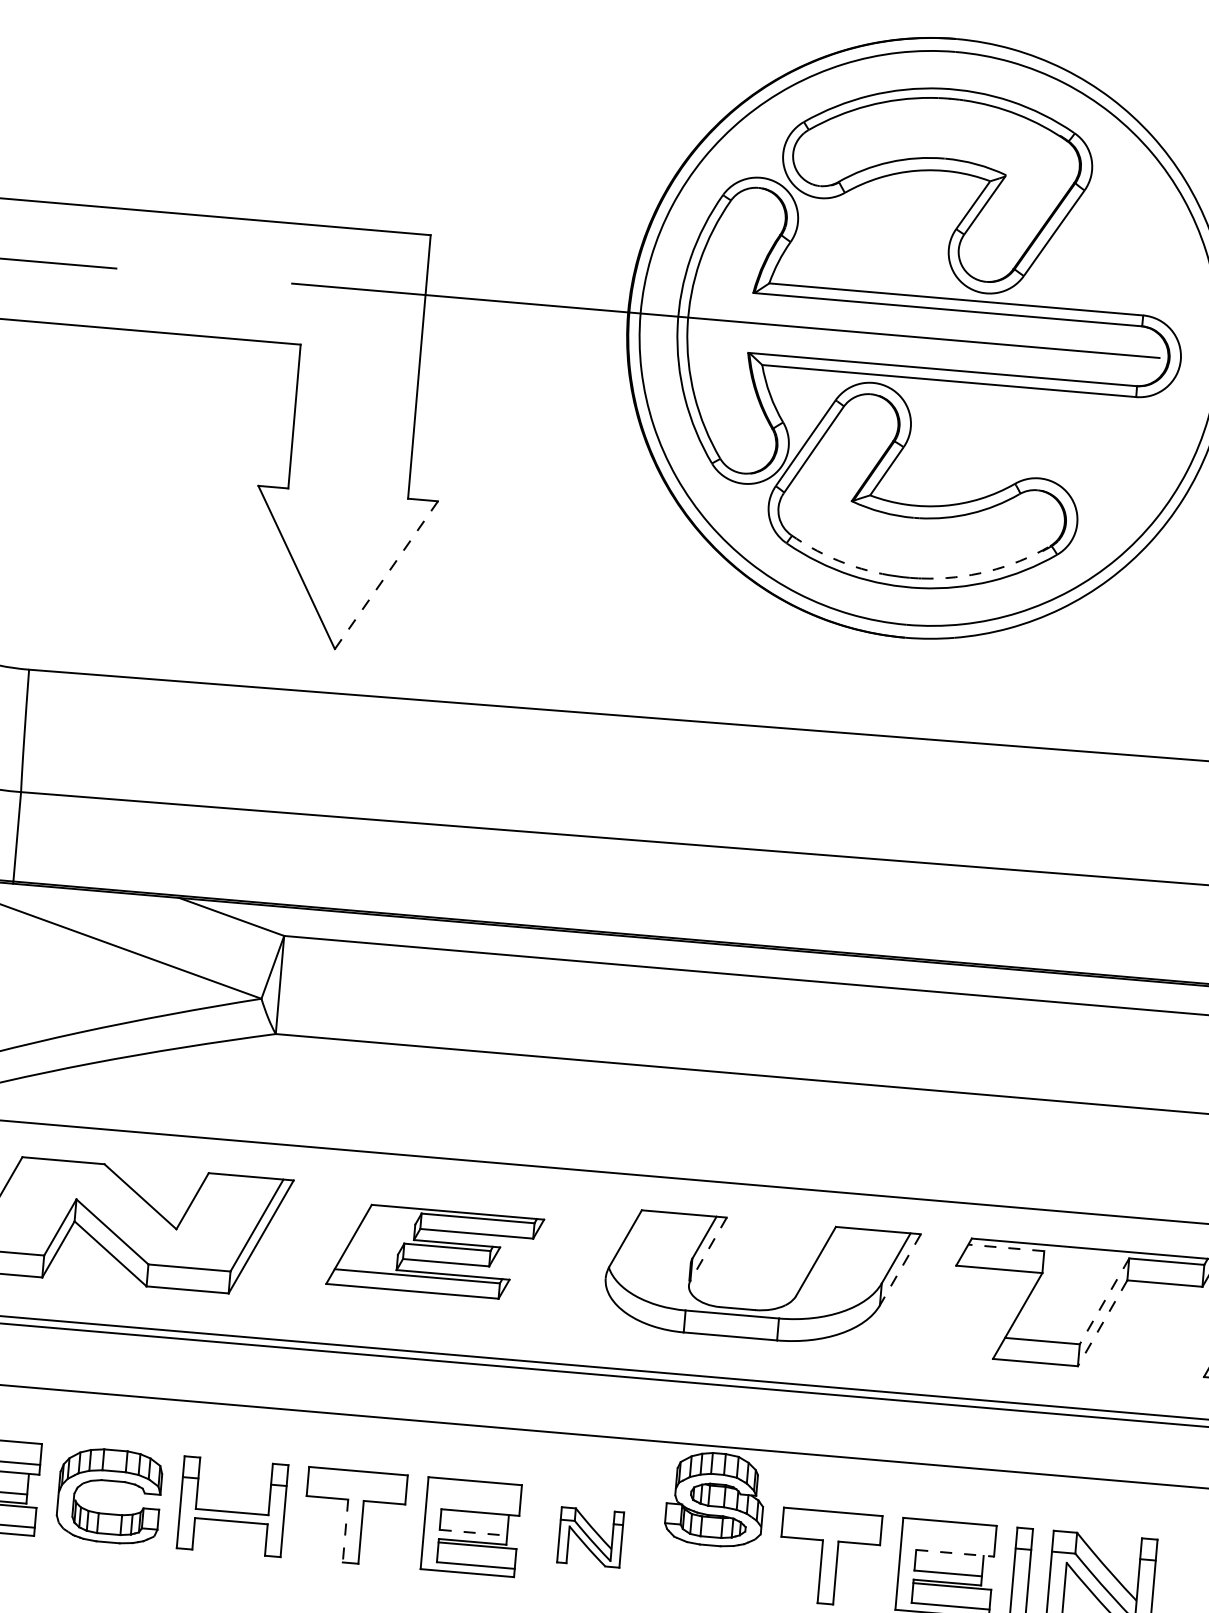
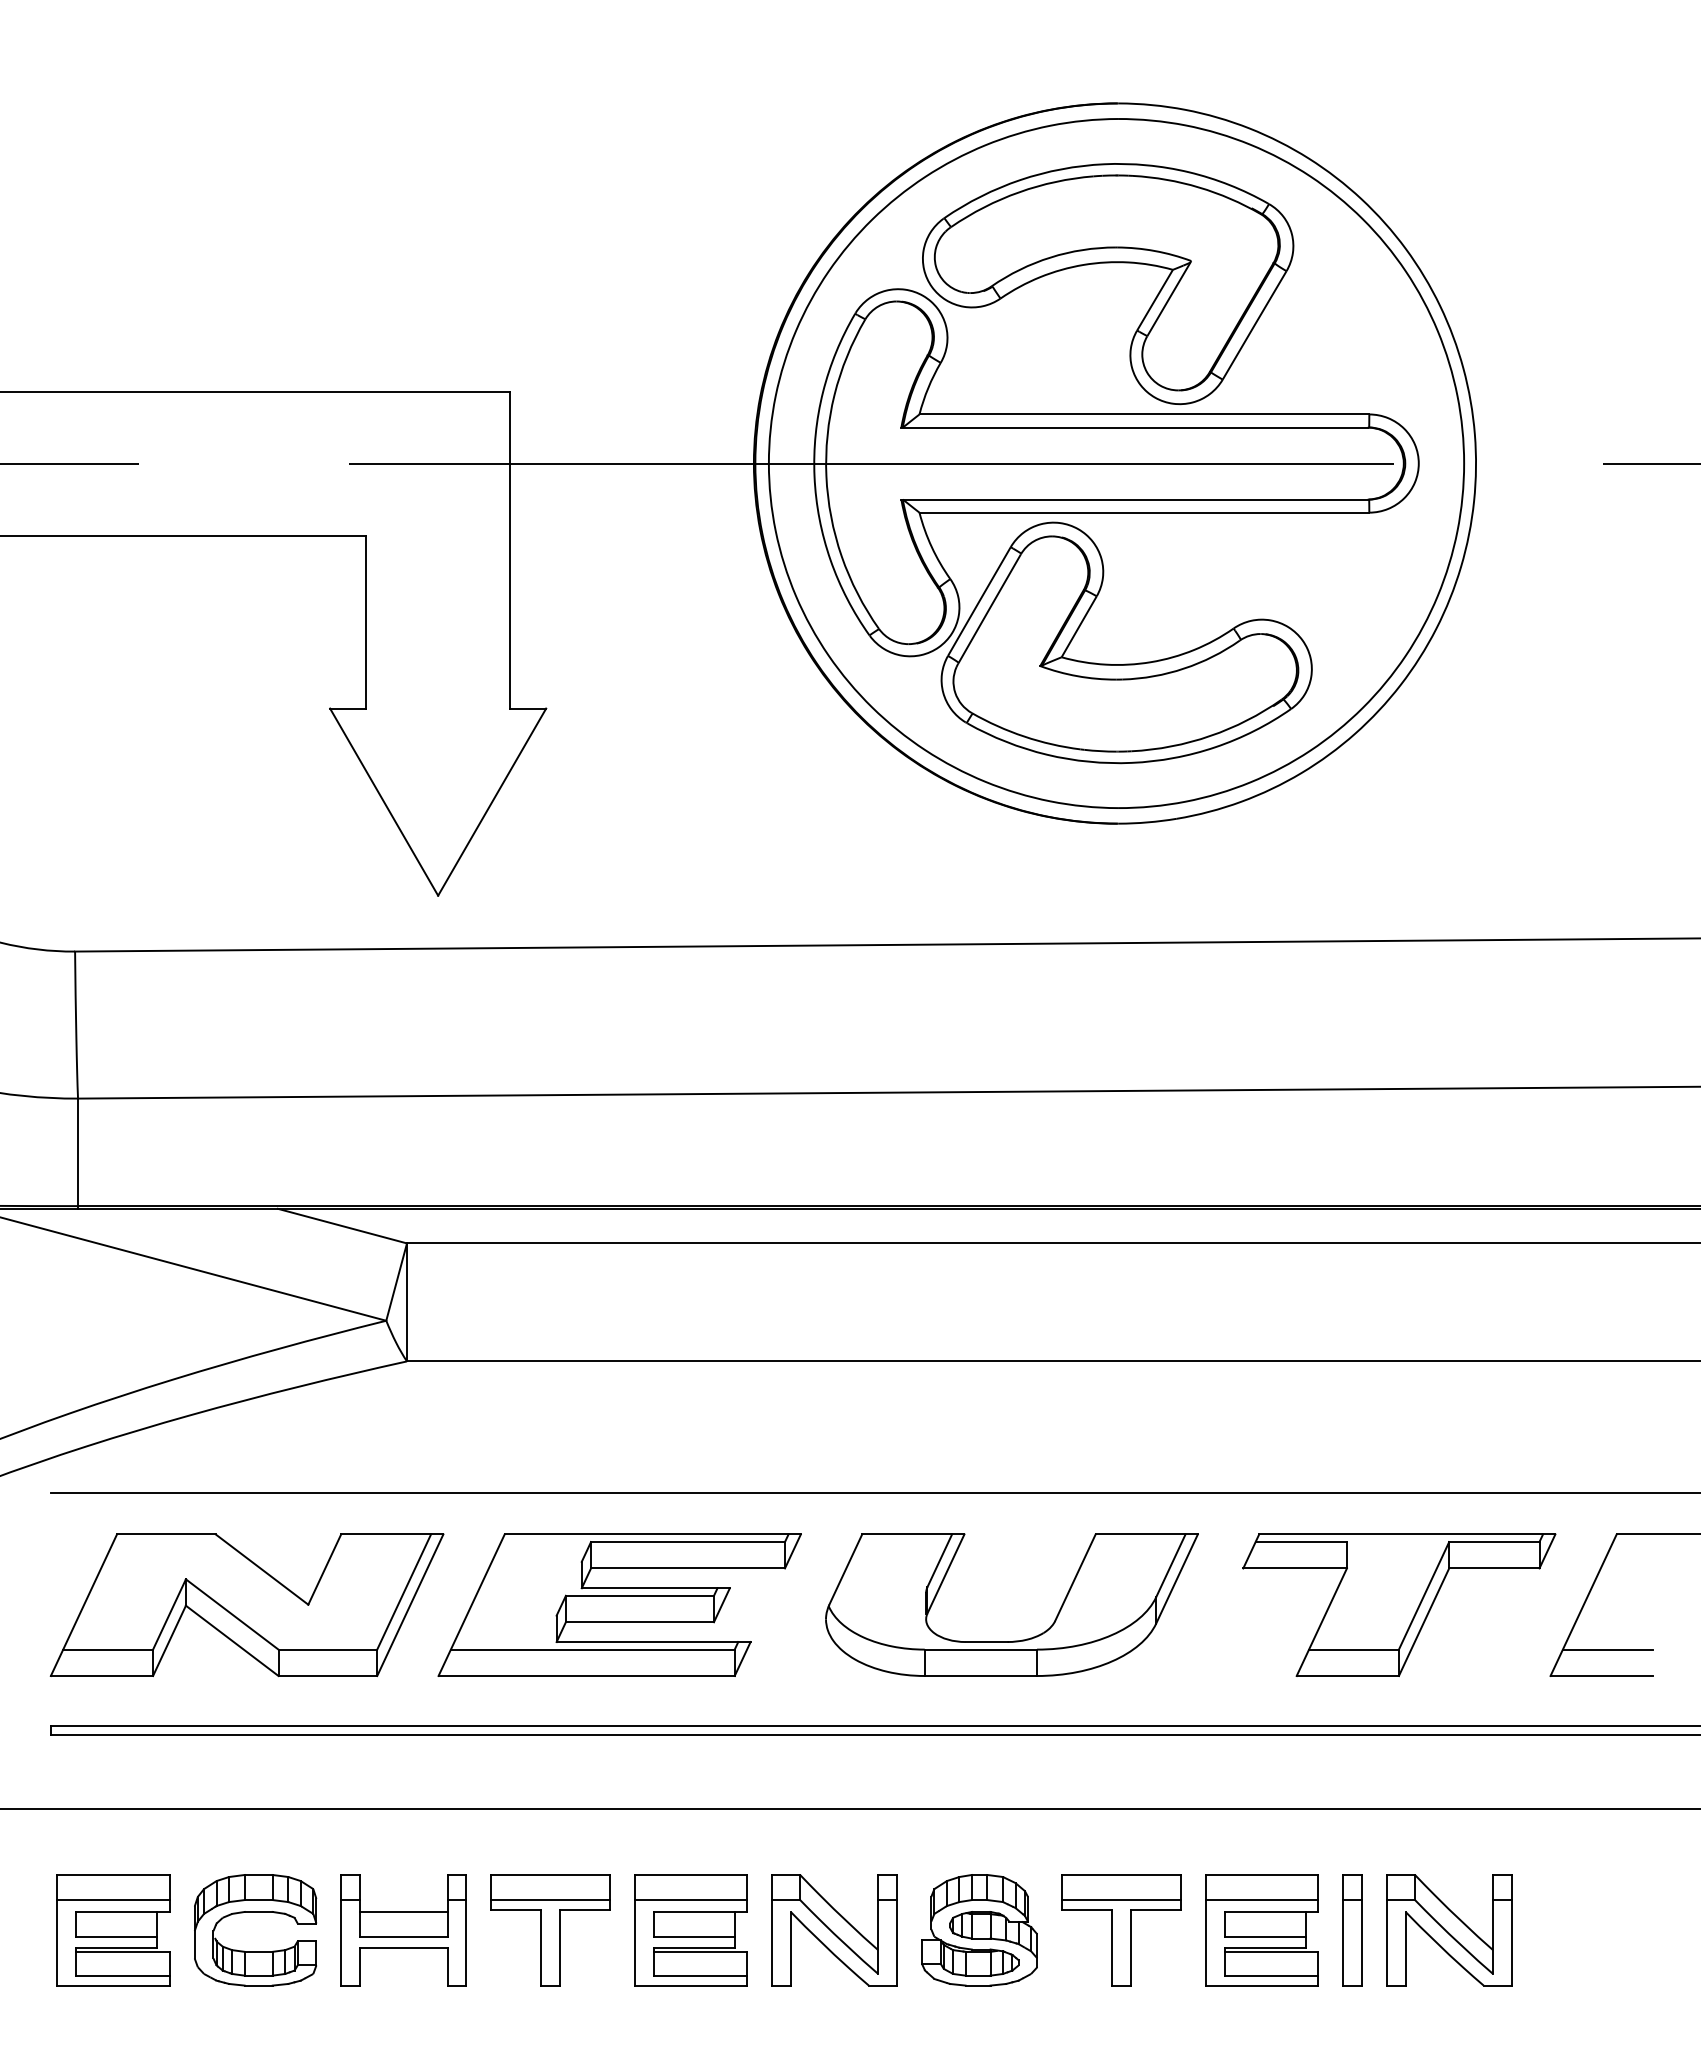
arc: (833, 558) -> (1024, 736), dashed -> solid
arc: (988, 571) -> (1210, 736), dashed -> solid
line: (385, 575) -> (491, 802), dashed -> solid
line: (708, 1248) -> (945, 1573), dashed -> solid
line: (1006, 1248) -> (1301, 1542), dashed -> solid
part: (435, 1251) -> (619, 1604), size x1.43
line: (899, 1270) -> (1176, 1579), dashed -> solid
line: (1104, 1301) -> (1423, 1596), dashed -> solid
line: (1102, 1323) -> (1423, 1622), dashed -> solid
line: (233, 1491) -> (403, 1912), added
line: (356, 1492) -> (550, 1900), added
part: (715, 1499) -> (979, 1930), moved
line: (473, 1502) -> (690, 1900), added
line: (345, 1530) -> (541, 1947), dashed -> solid
line: (473, 1532) -> (694, 1936), dashed -> solid
line: (831, 1533) -> (1121, 1900), added
part: (590, 1537) -> (834, 1930), size x1.67
line: (947, 1543) -> (1261, 1900), added
line: (955, 1552) -> (1271, 1911), dashed -> solid

